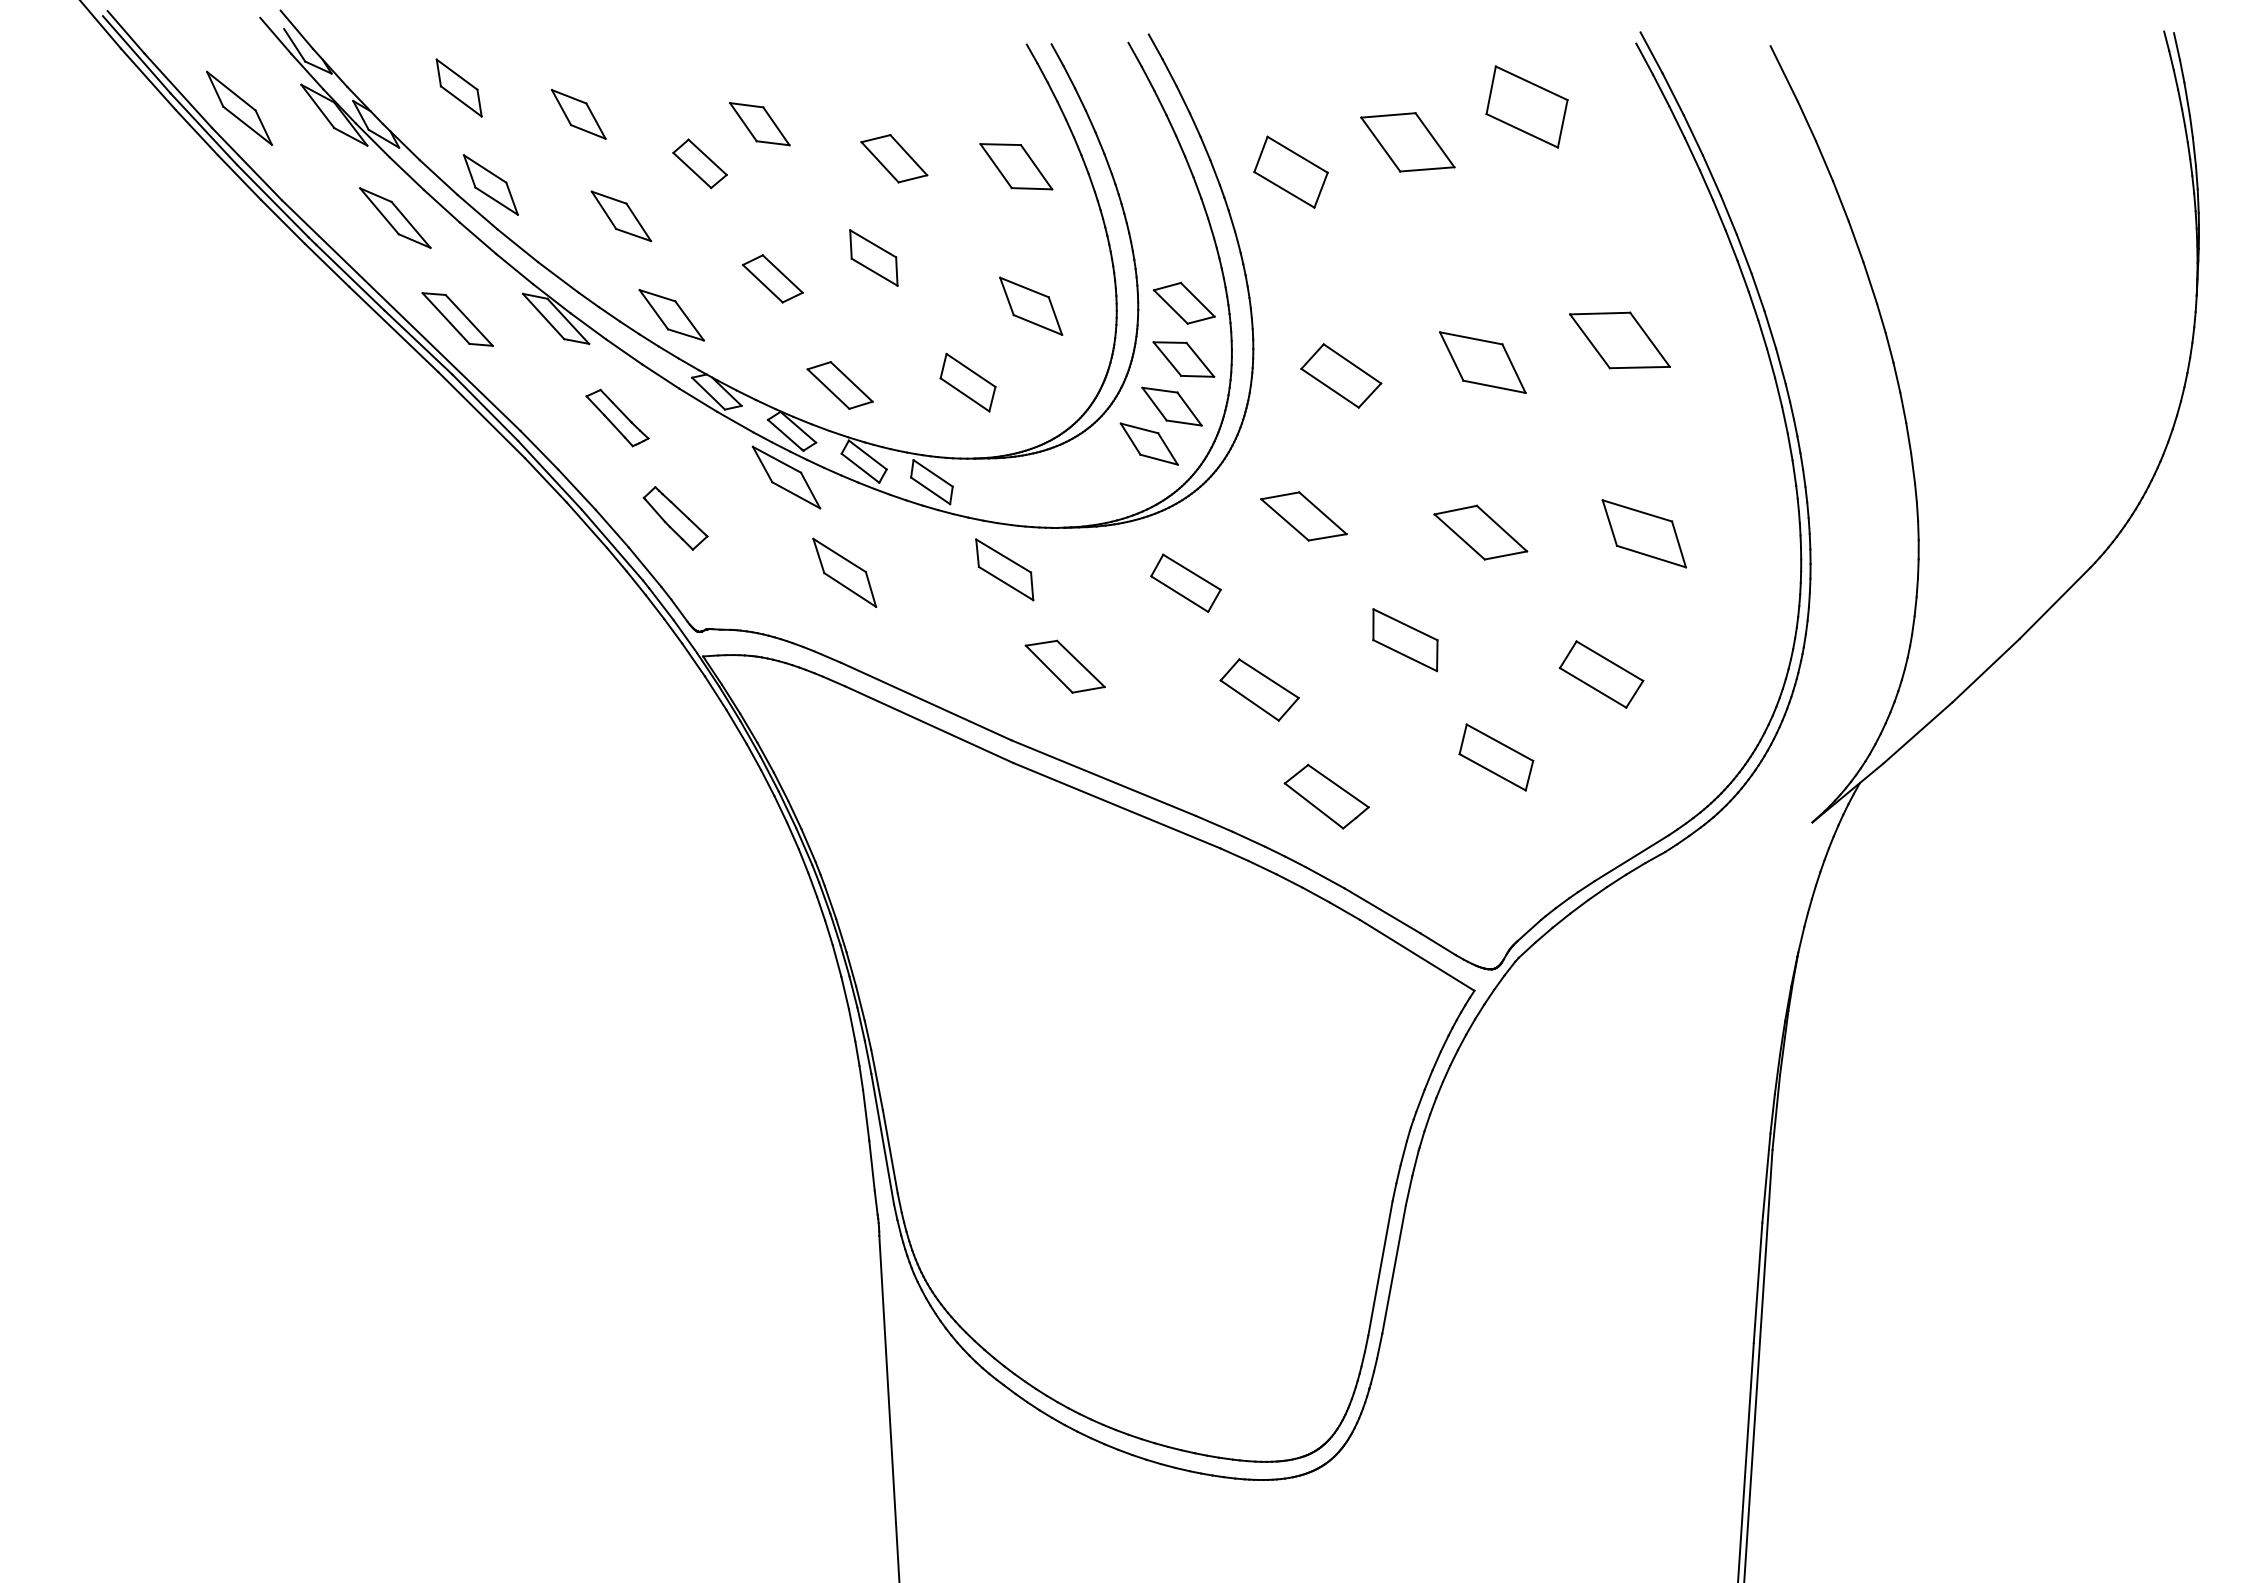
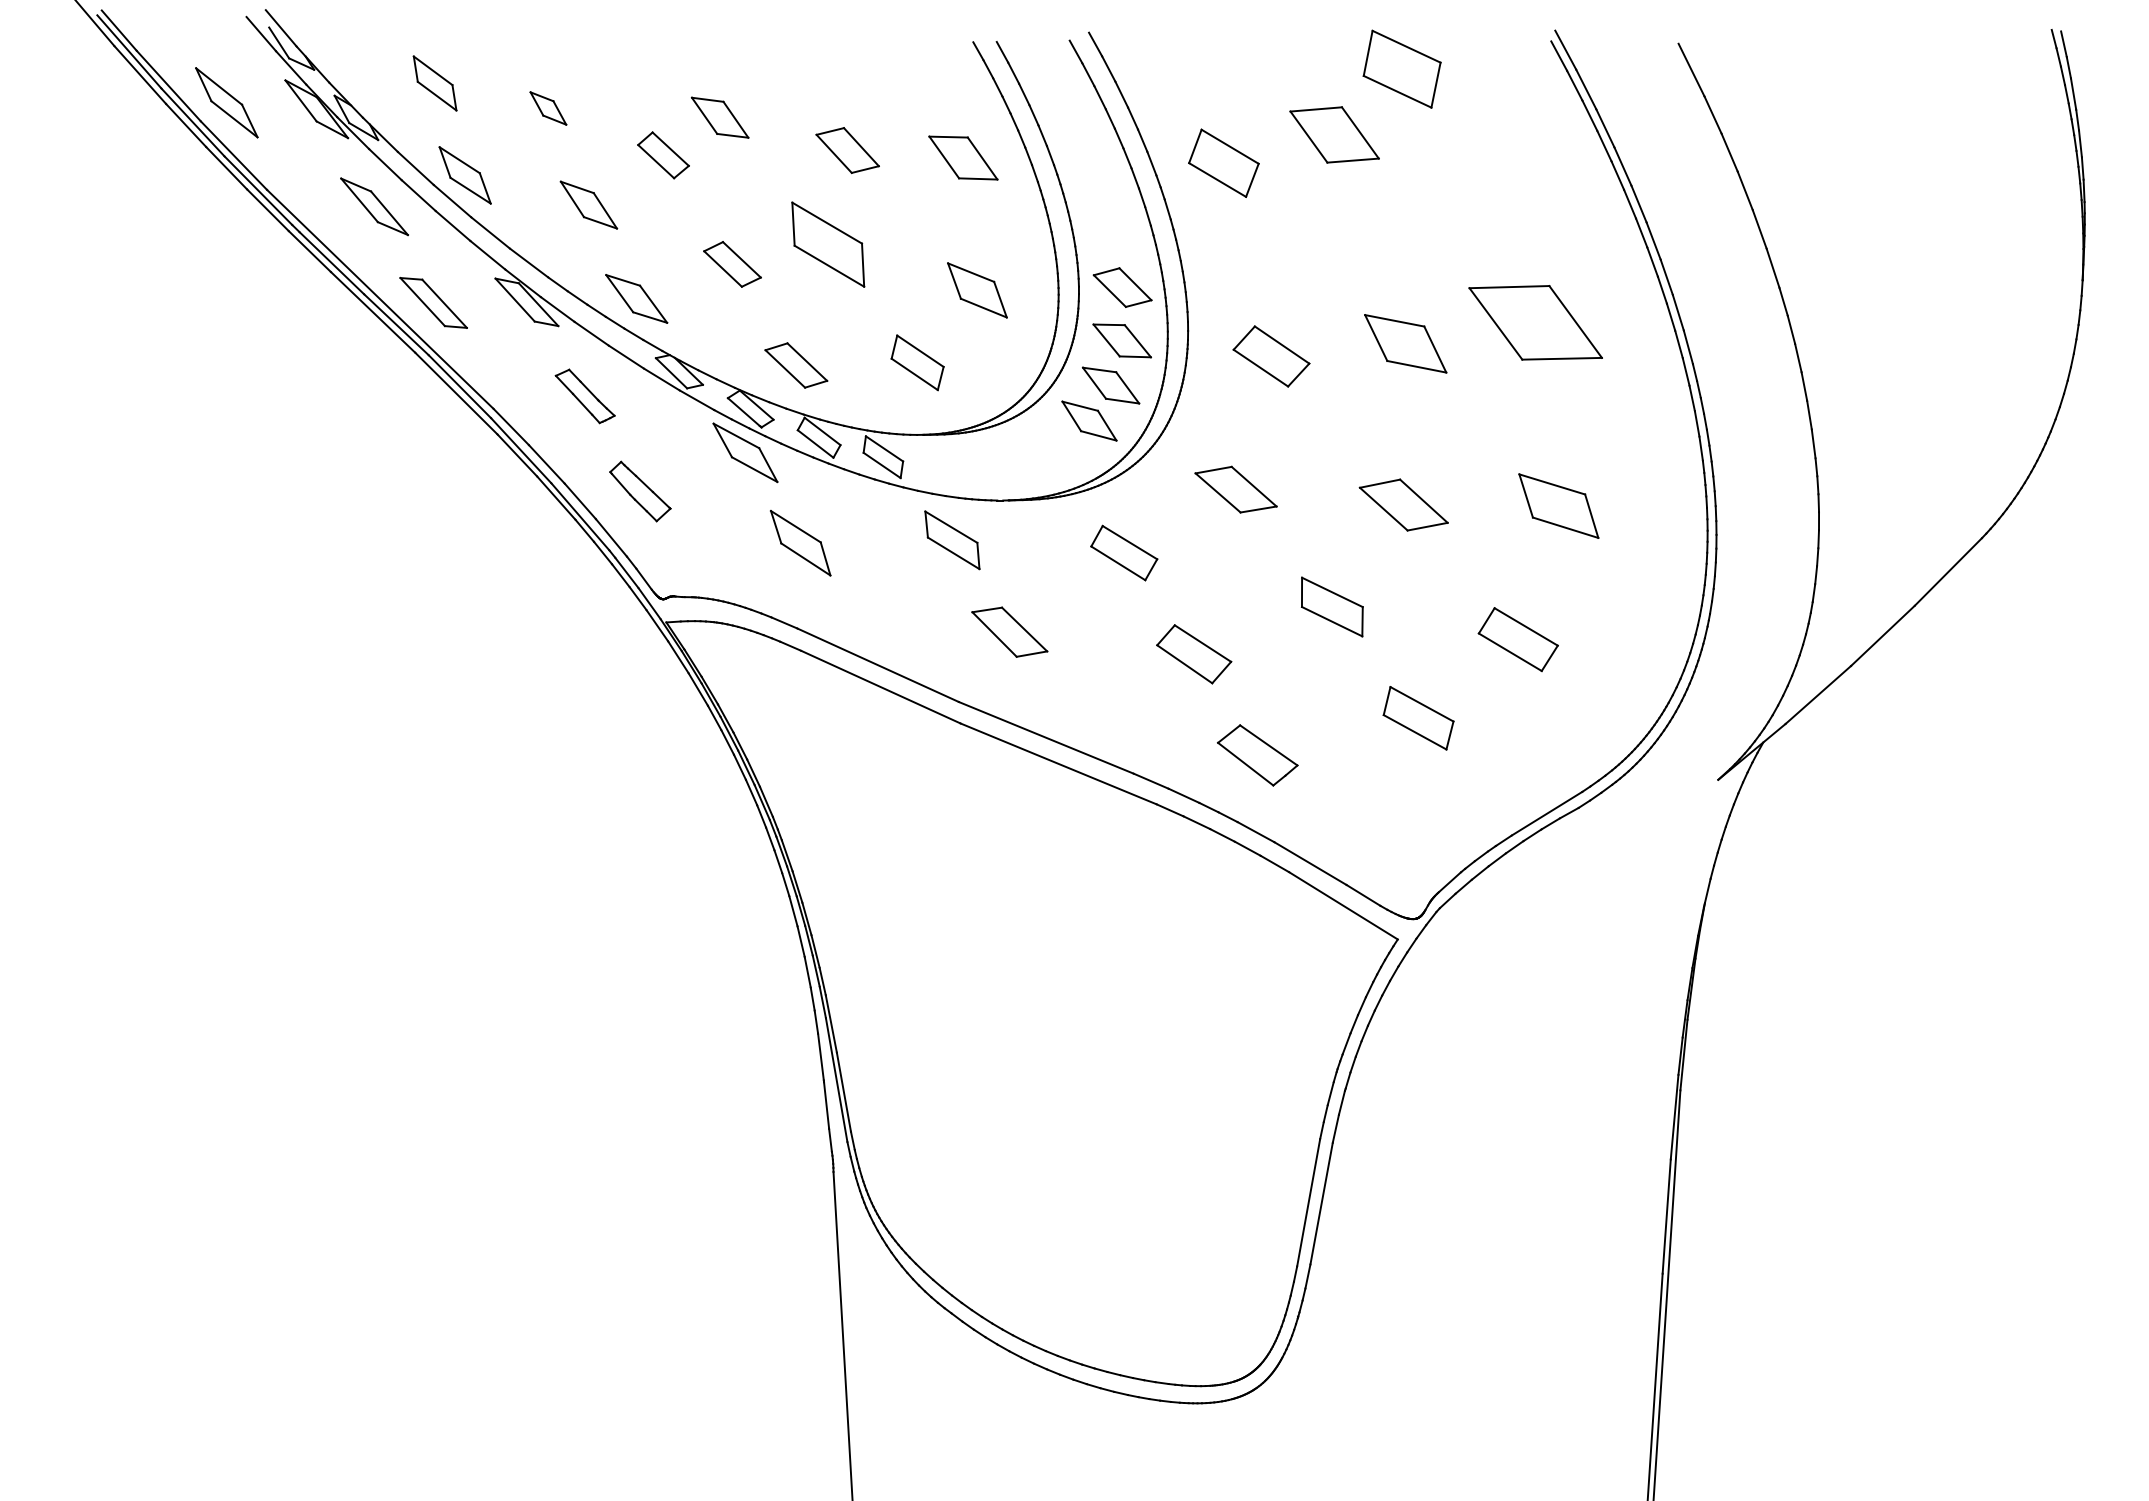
part: (1526, 106) -> (1401, 68), moved
part: (578, 114) -> (548, 108), size x0.7
part: (873, 257) -> (827, 244), size x1.6
part: (1619, 340) -> (1535, 322), size x1.4

